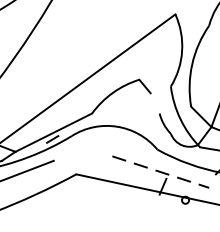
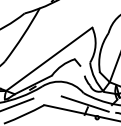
line: (161, 173) -> (85, 104), dashed -> solid

